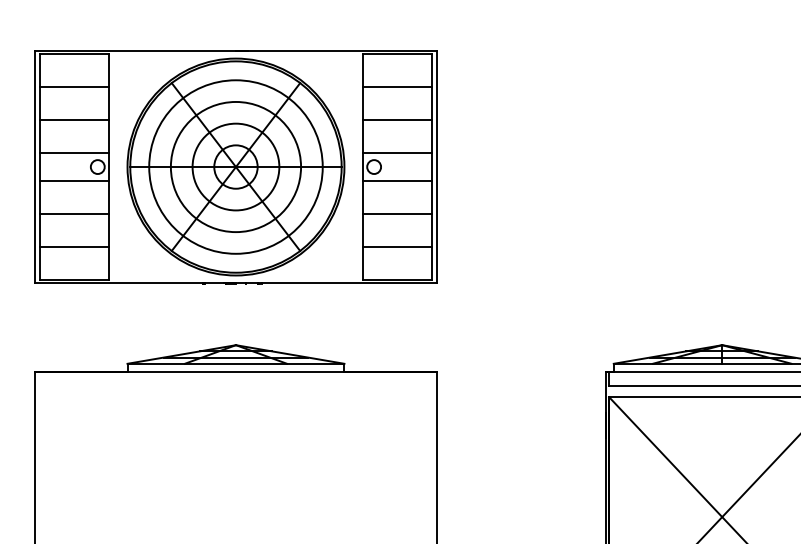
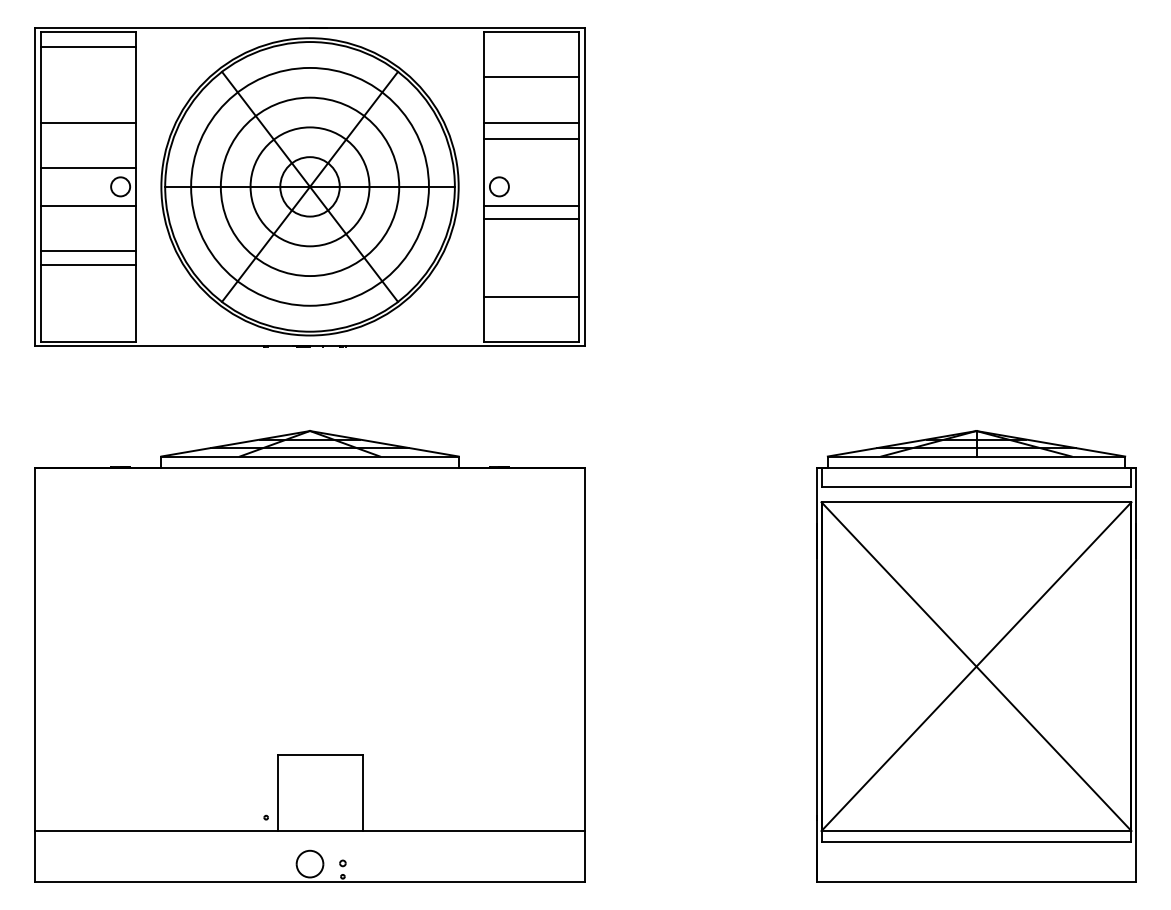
line: (73, 87) -> (87, 47), moved
line: (397, 152) -> (531, 138), moved
line: (397, 214) -> (531, 219), moved
line: (73, 247) -> (87, 264), moved

